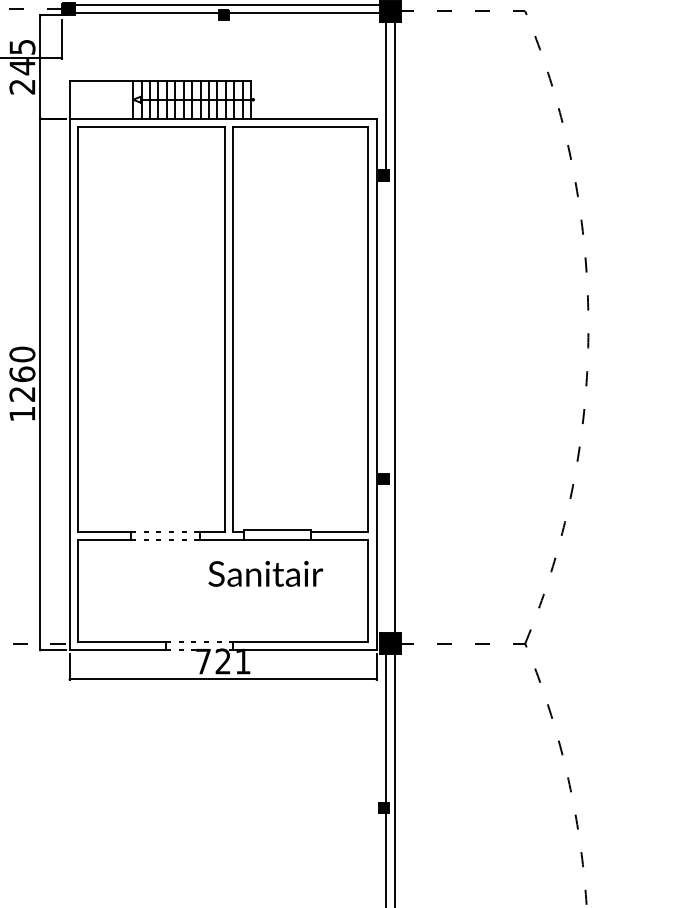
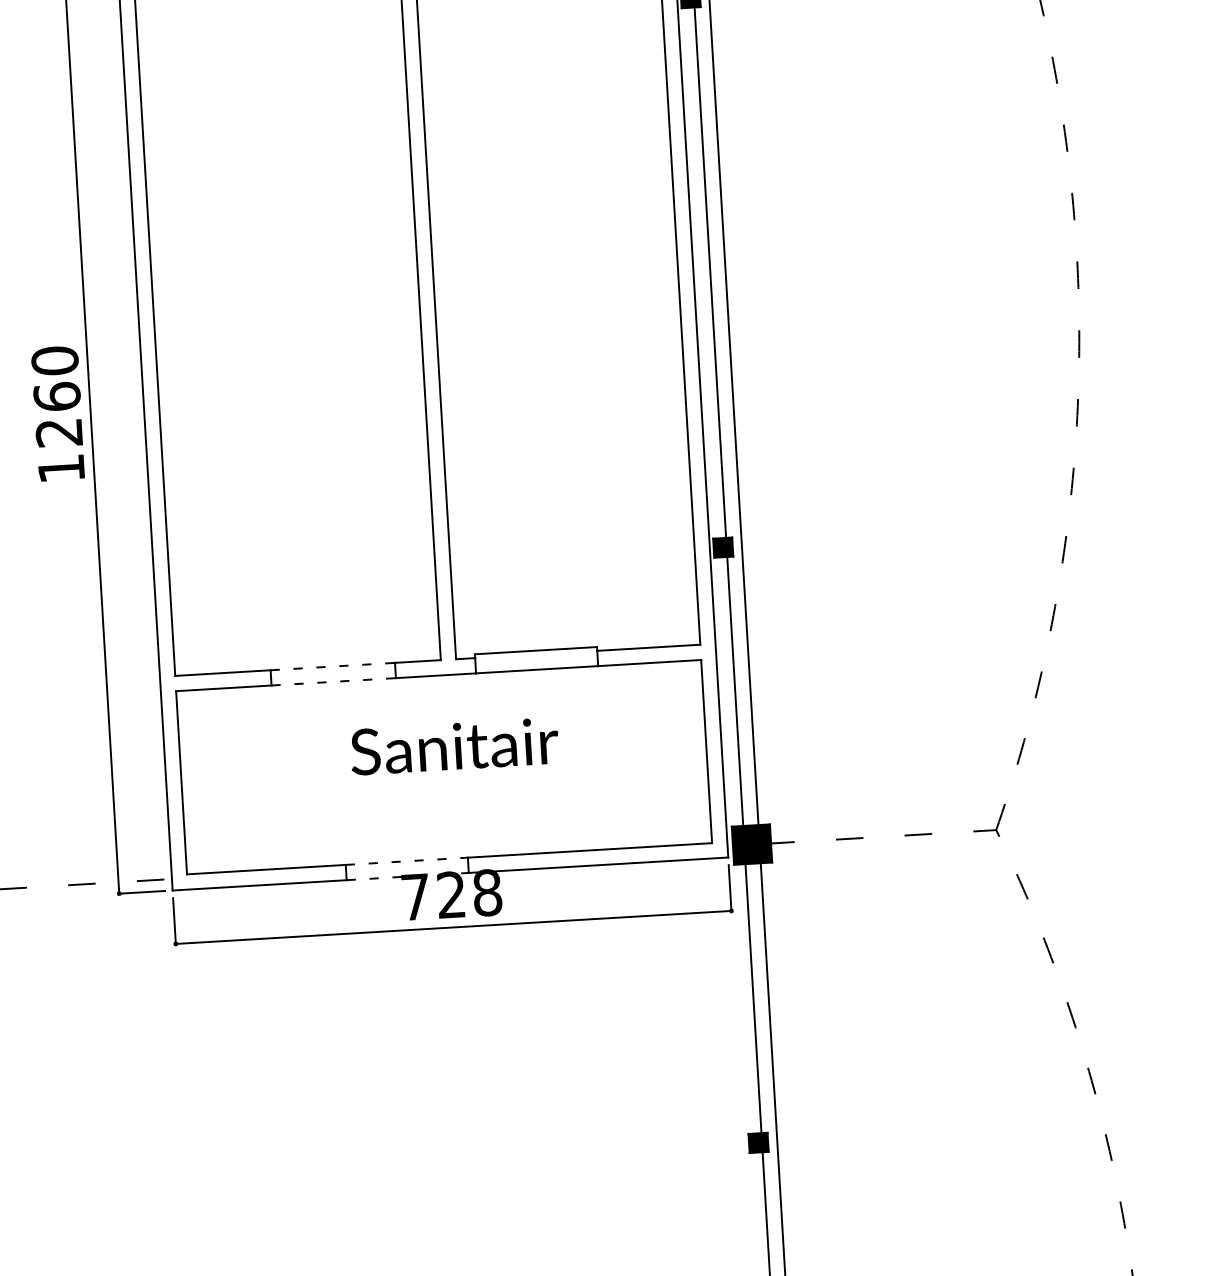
line: (386, 326) -> (711, 271), added
line: (386, 558) -> (735, 690), added
text: (265, 573) -> (454, 745), moved
text: (242, 661) -> (486, 892), 721 -> 728

